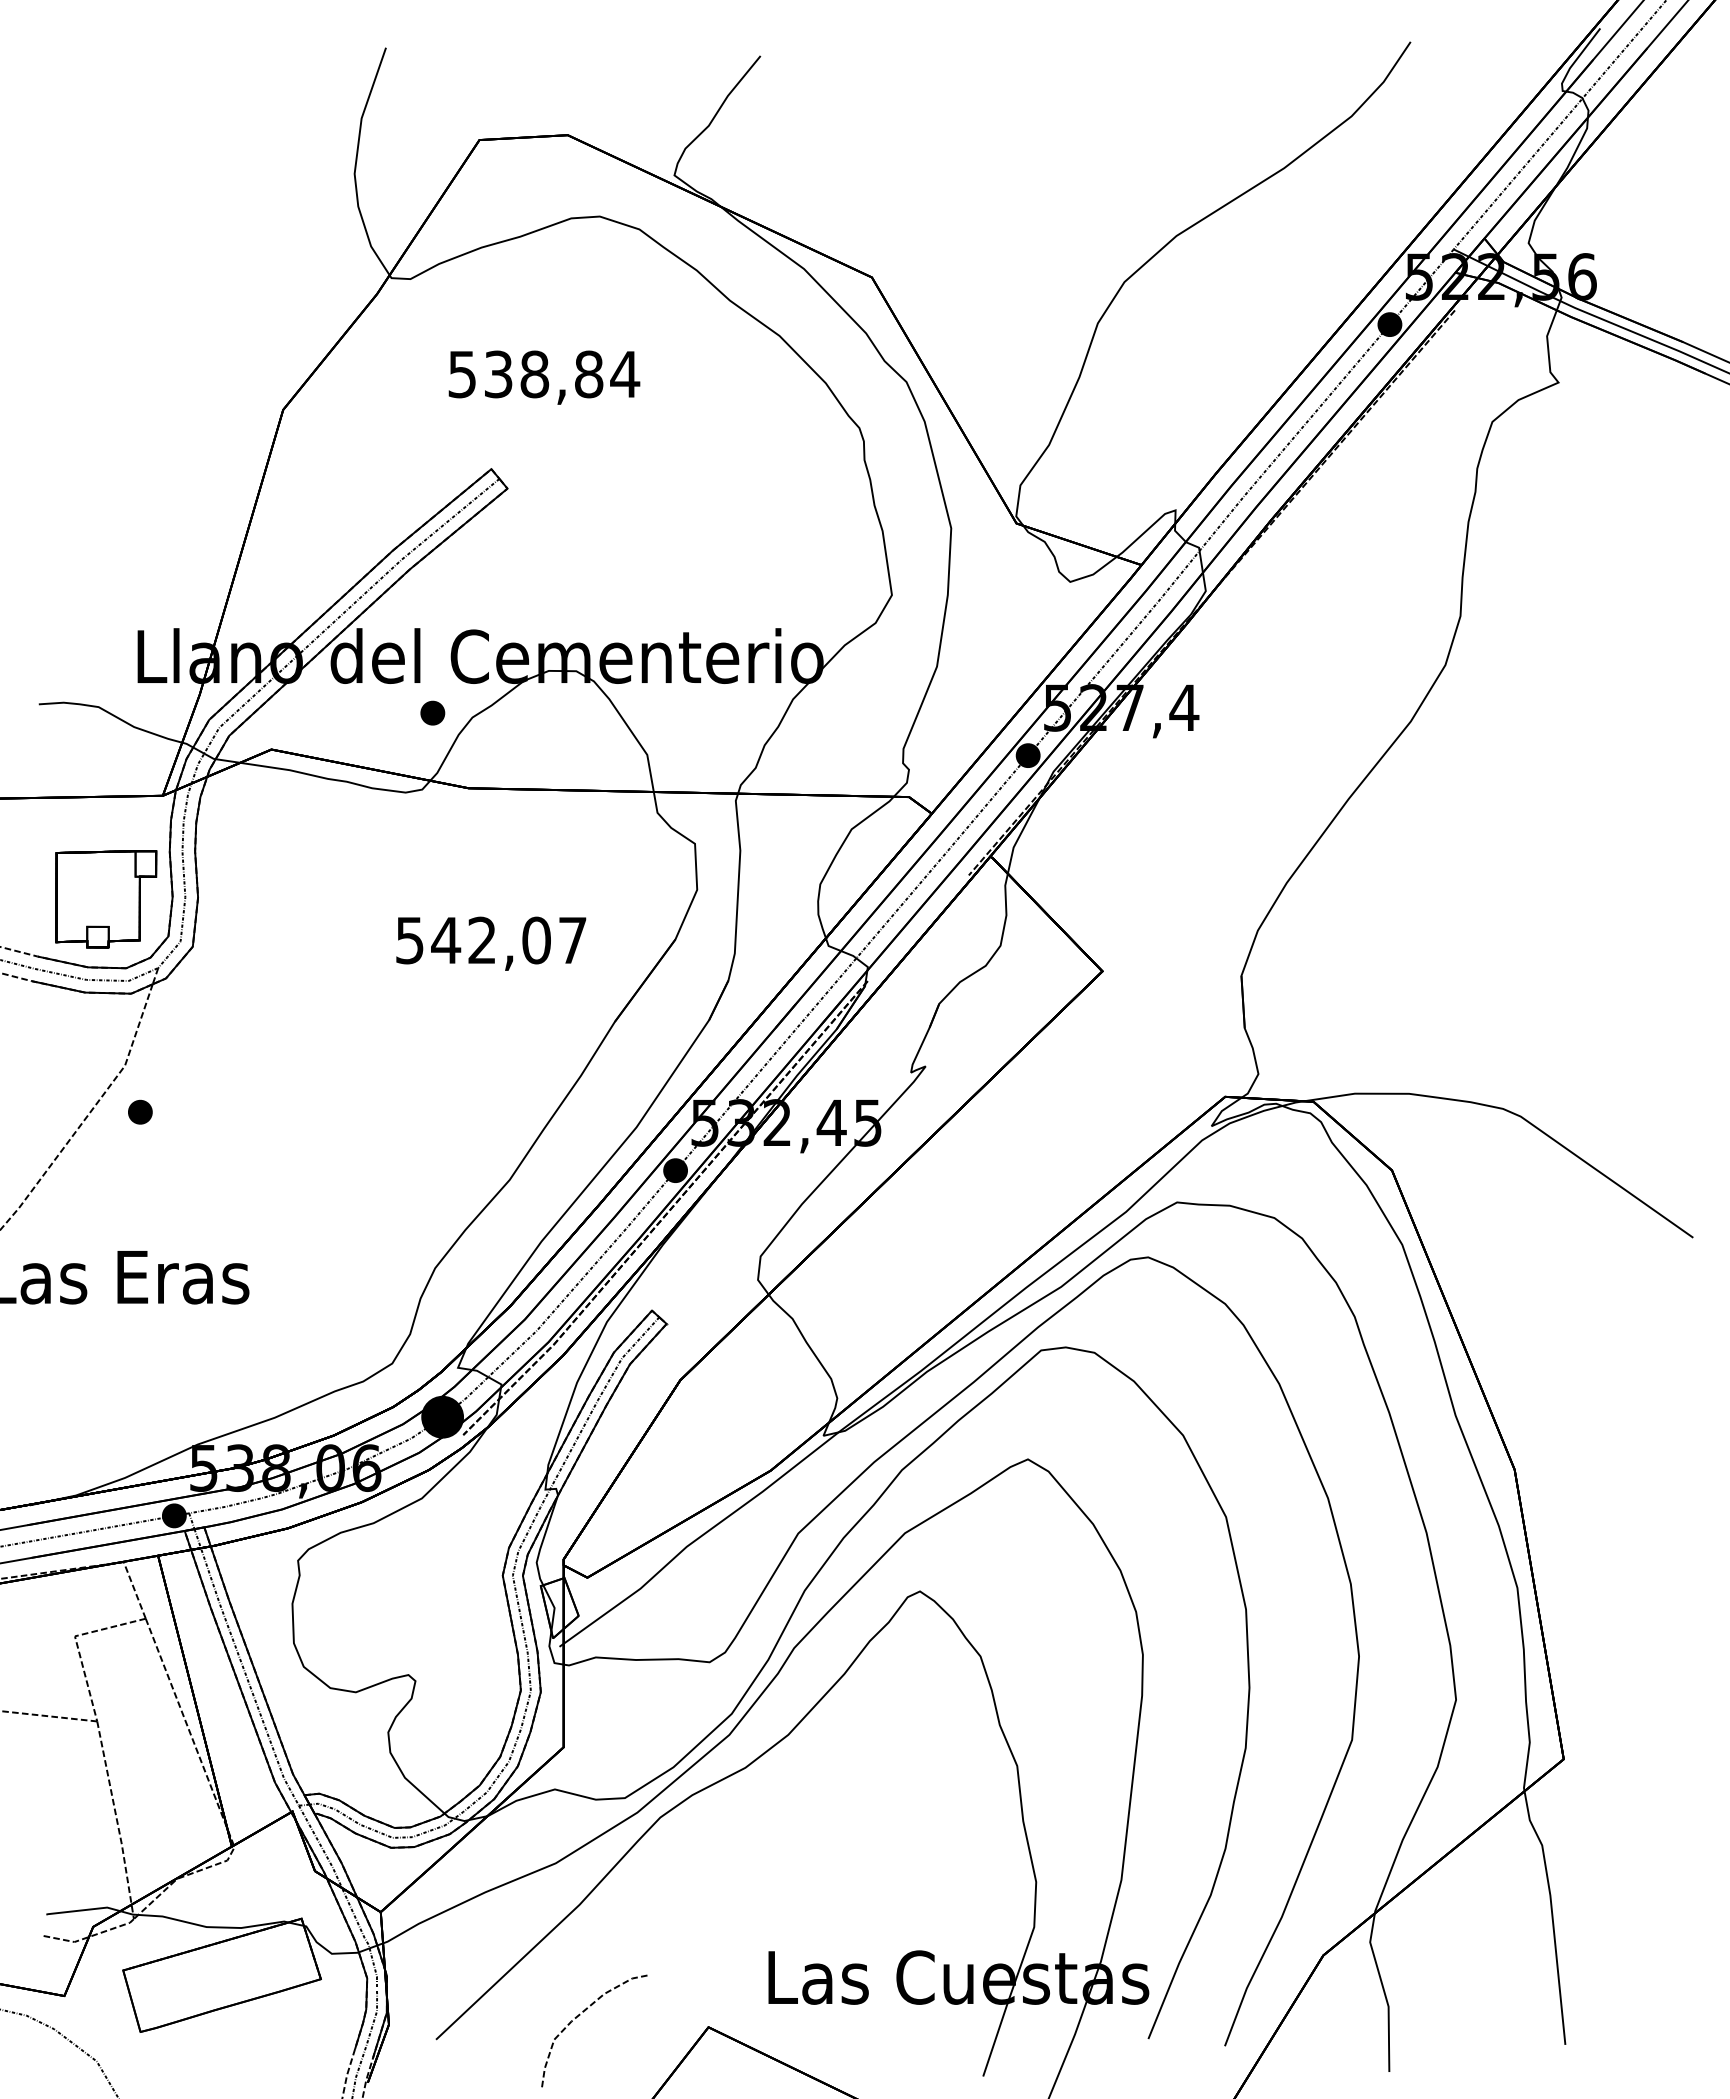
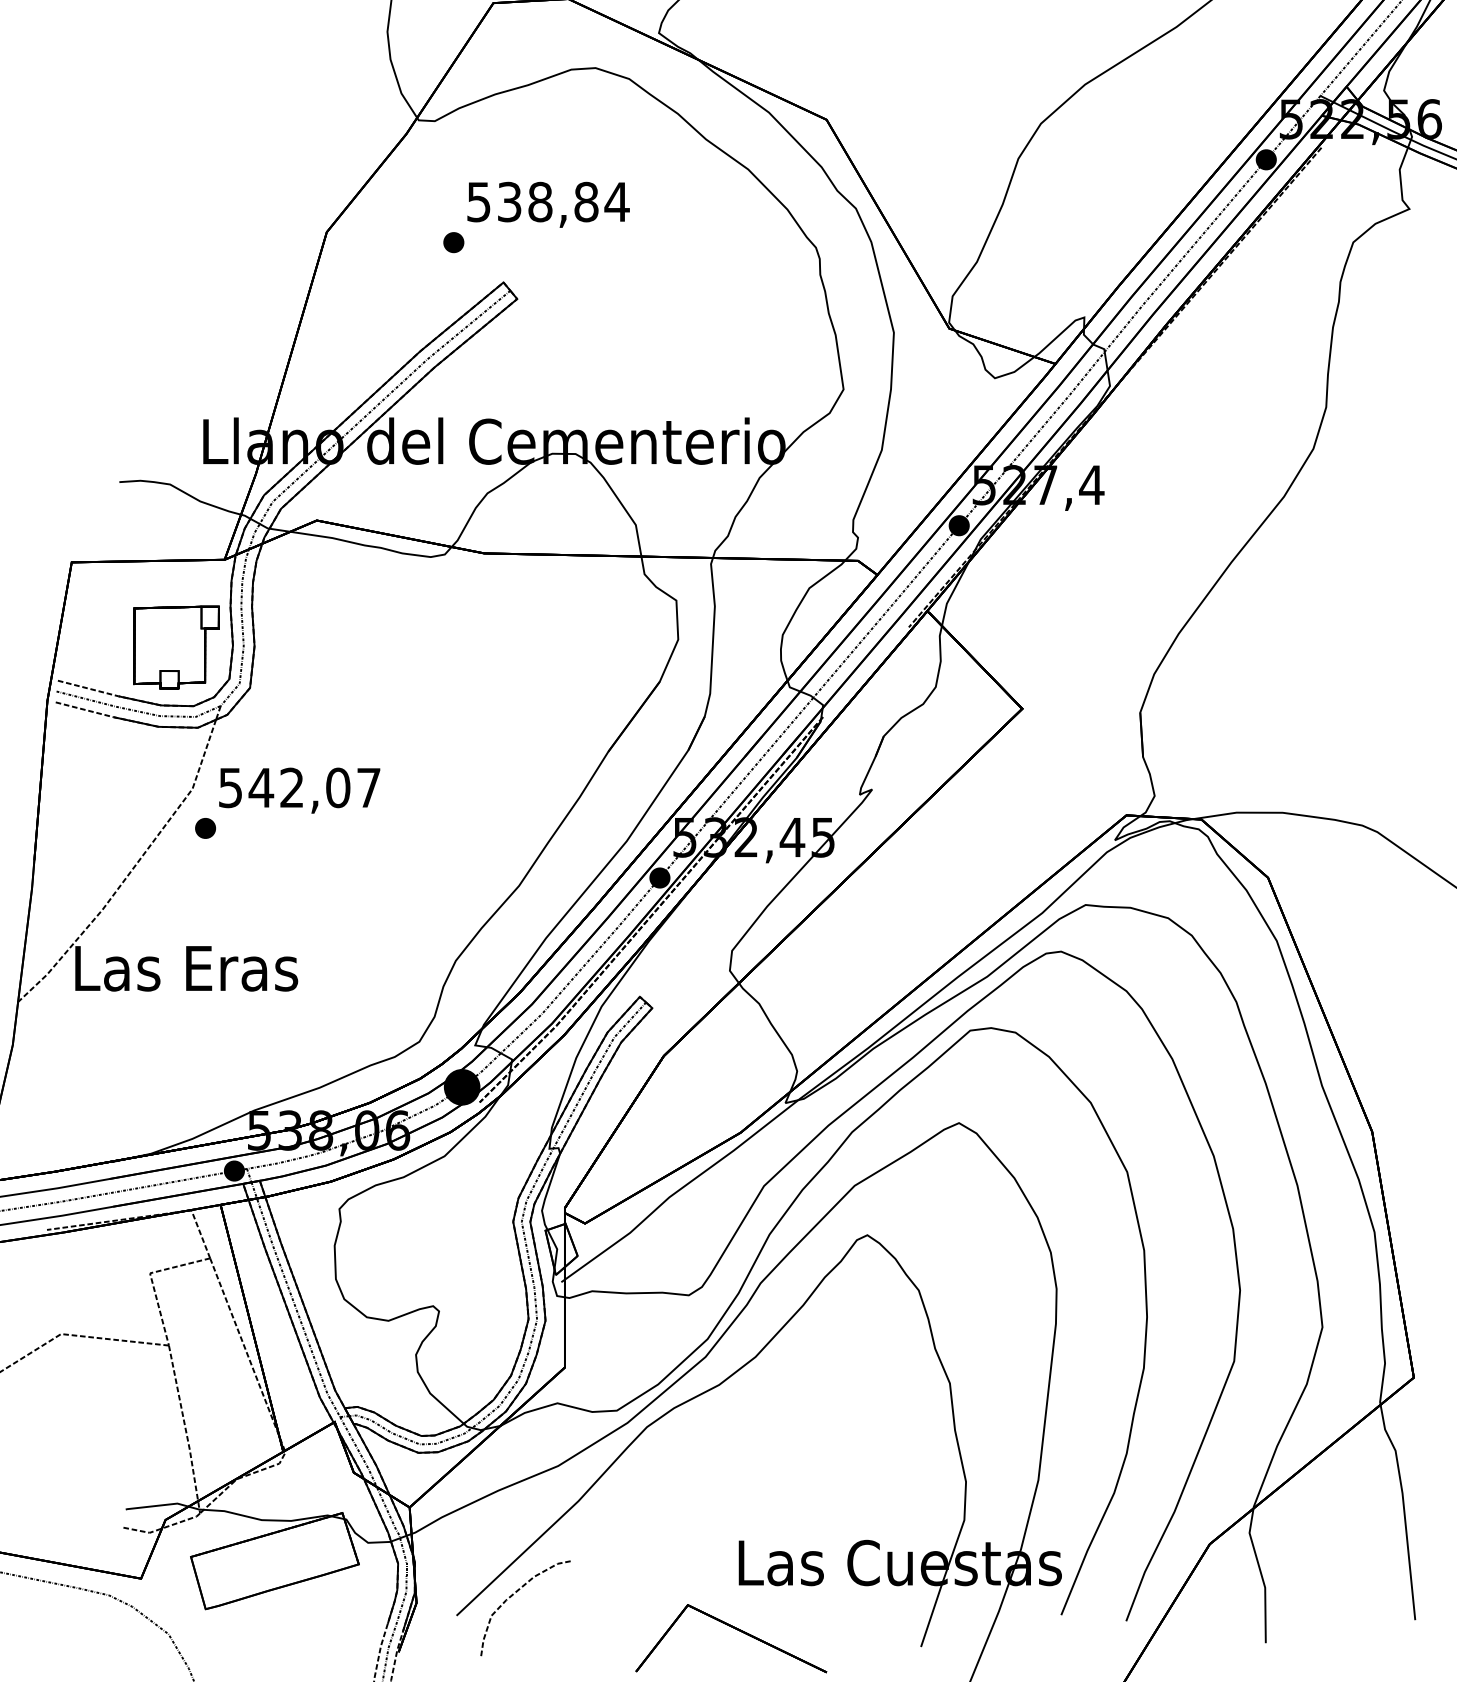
part: (432, 712) -> (453, 242), moved
text: (491, 943) -> (299, 790), moved
curve: (580, 2015) -> (513, 1595), moved

